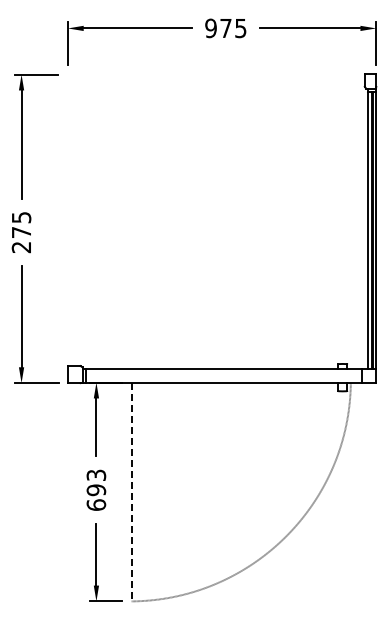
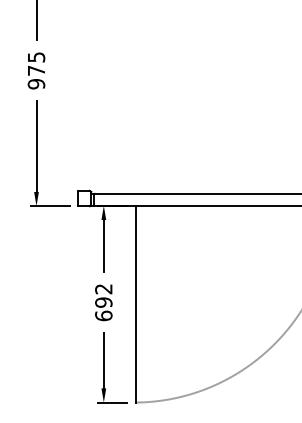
text: (21, 247) -> (36, 84), 275 -> 975
text: (96, 474) -> (103, 288), 693 -> 692
line: (131, 492) -> (135, 304), dashed -> solid

